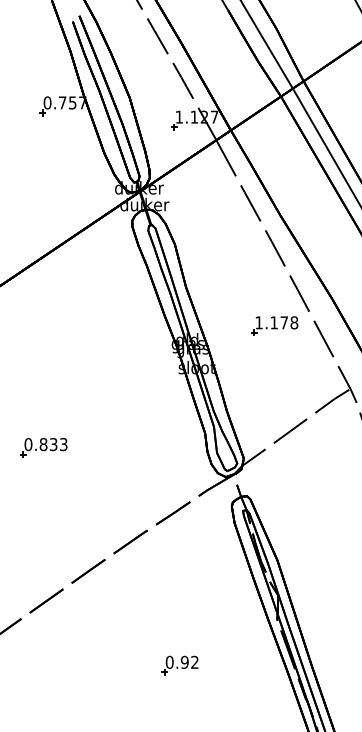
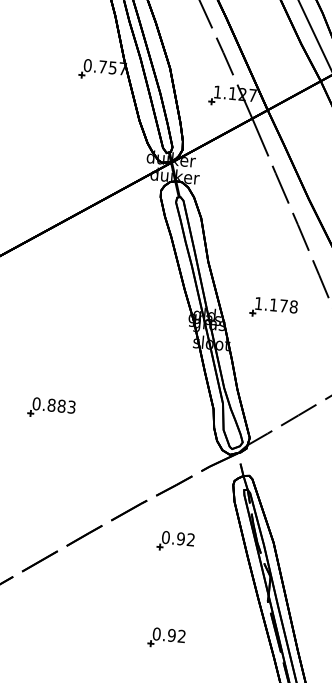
part: (274, 325) -> (273, 307), moved
text: (53, 444) -> (61, 406), 0.833 -> 0.883
part: (179, 568) -> (175, 541), added

